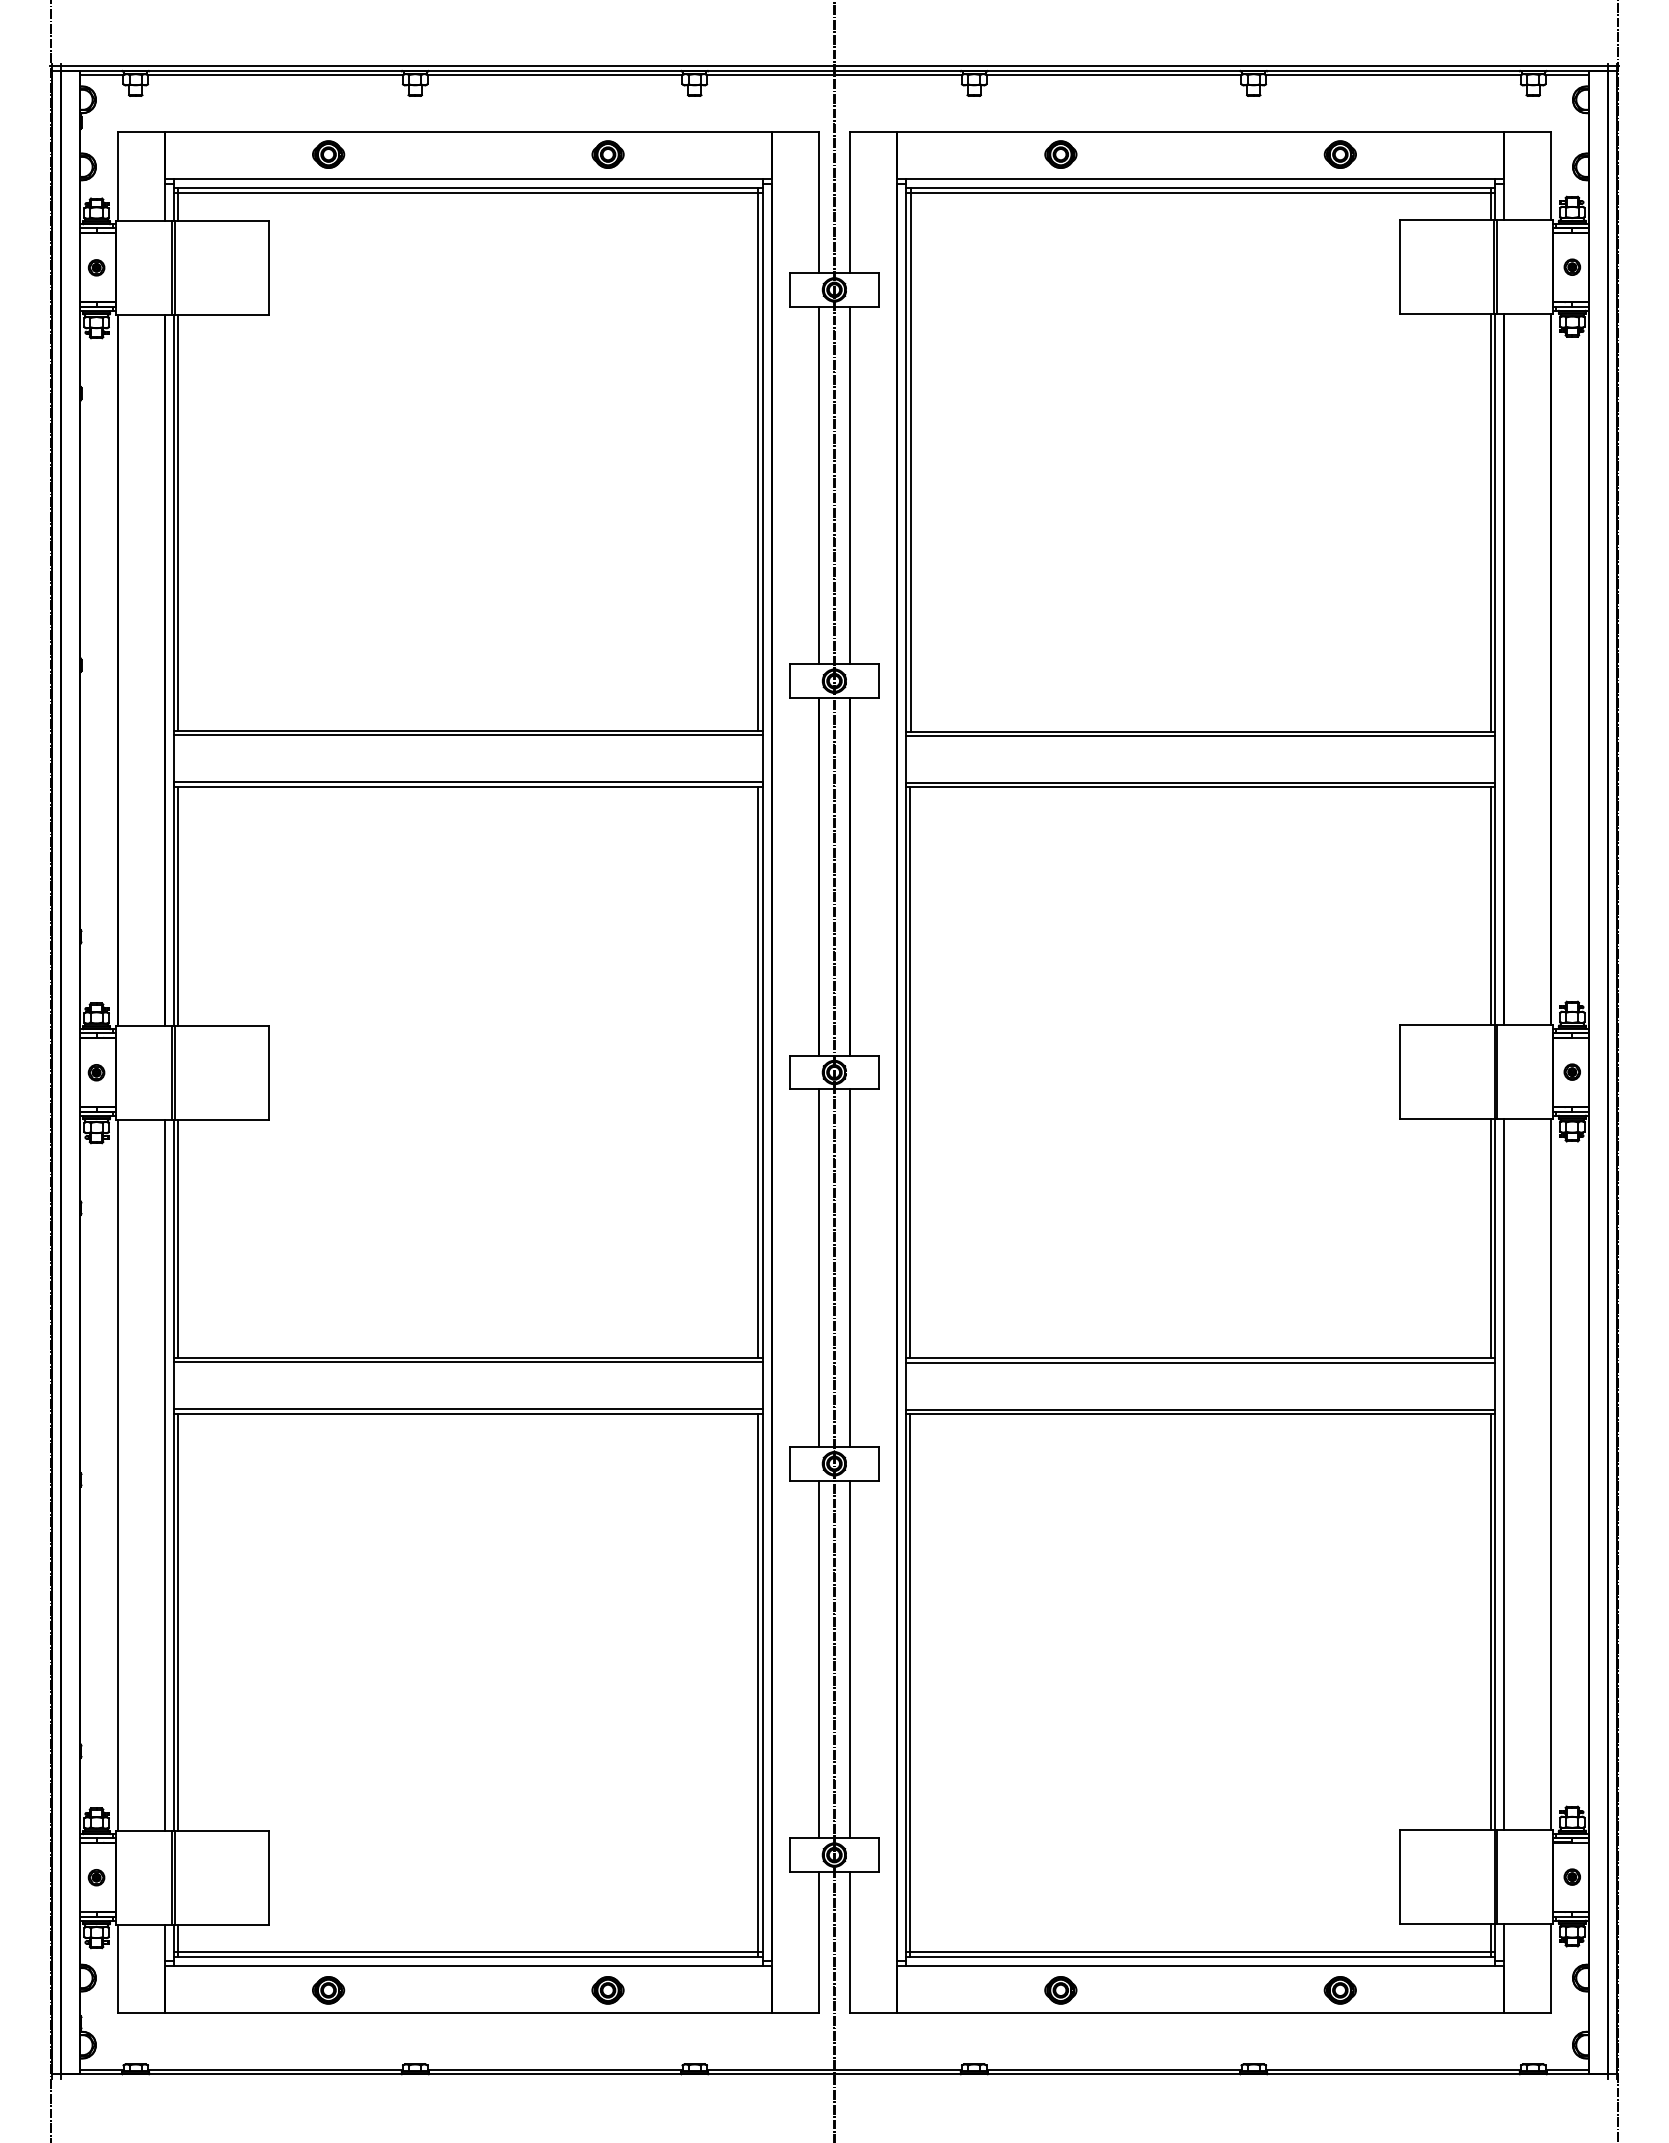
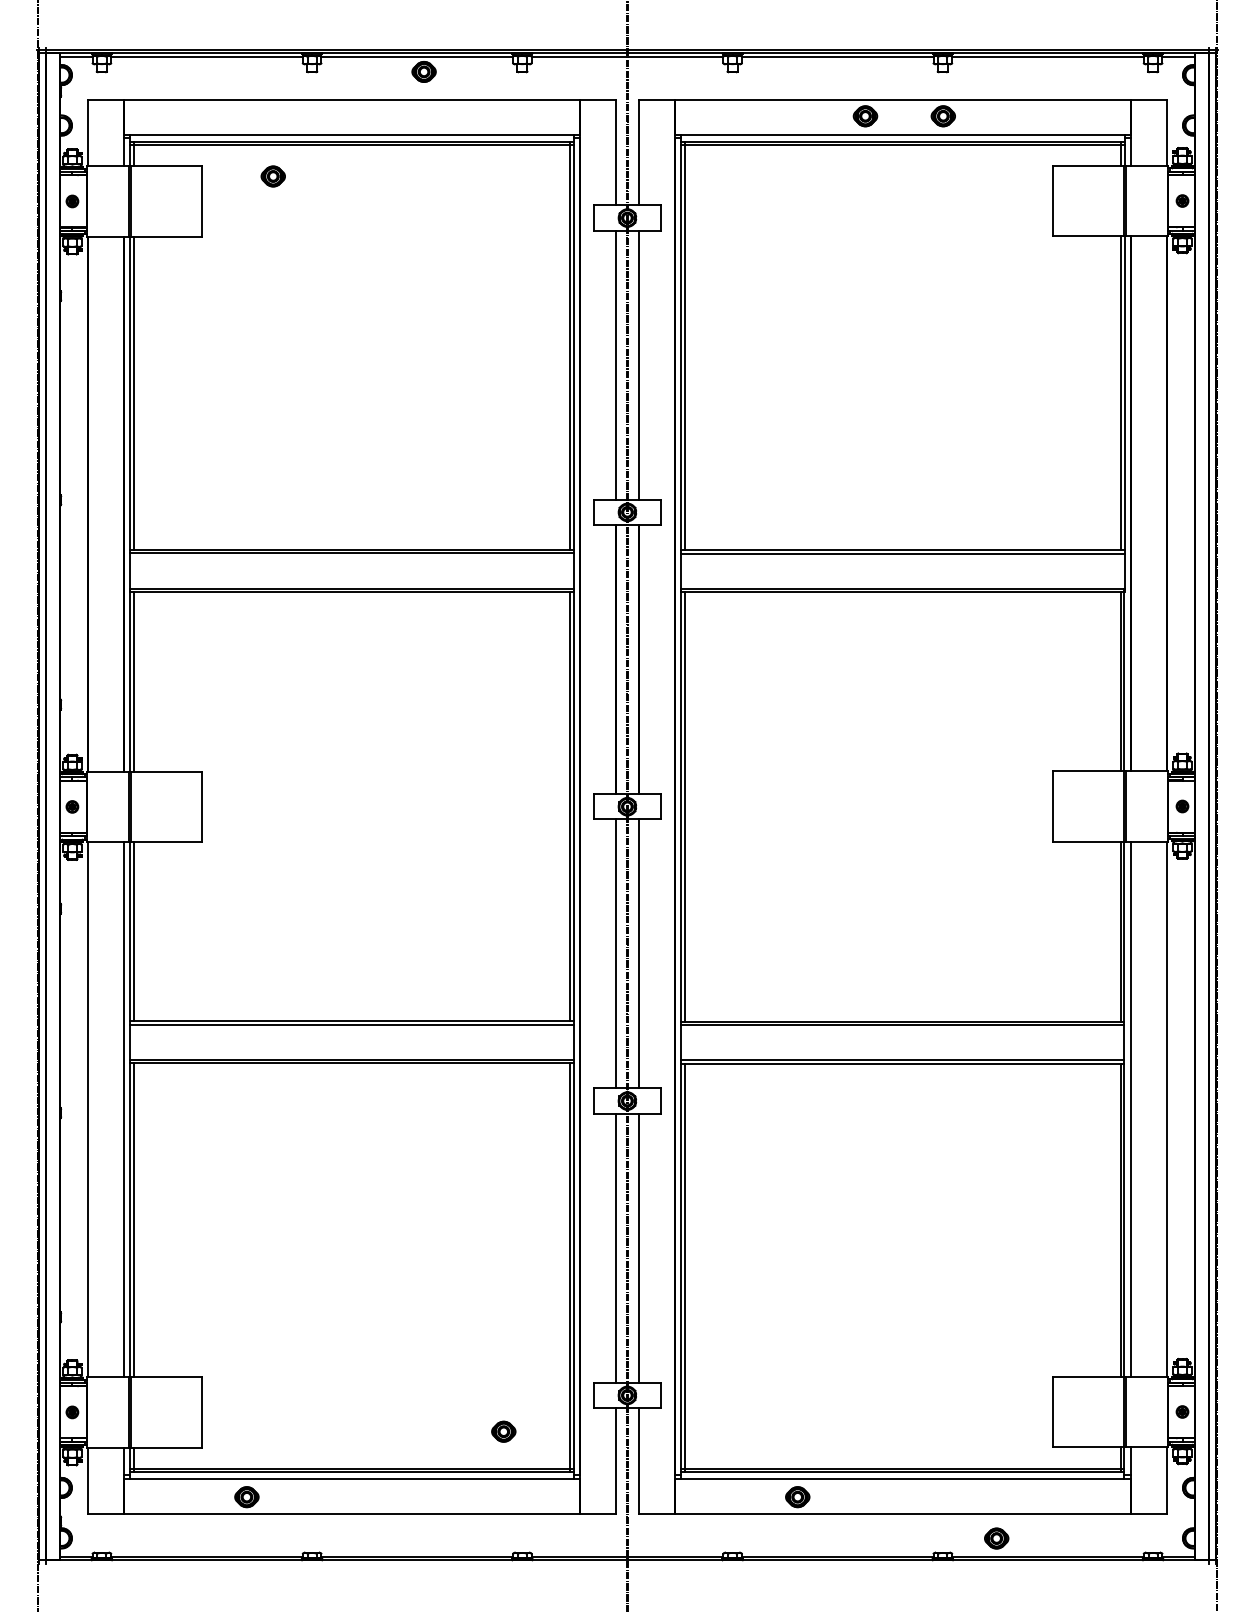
part: (328, 154) -> (273, 176), moved
part: (607, 154) -> (423, 71), moved
part: (1060, 154) -> (865, 116), moved
part: (1339, 154) -> (942, 116), moved
part: (607, 1990) -> (503, 1431), moved
part: (1339, 1990) -> (996, 1538), moved

